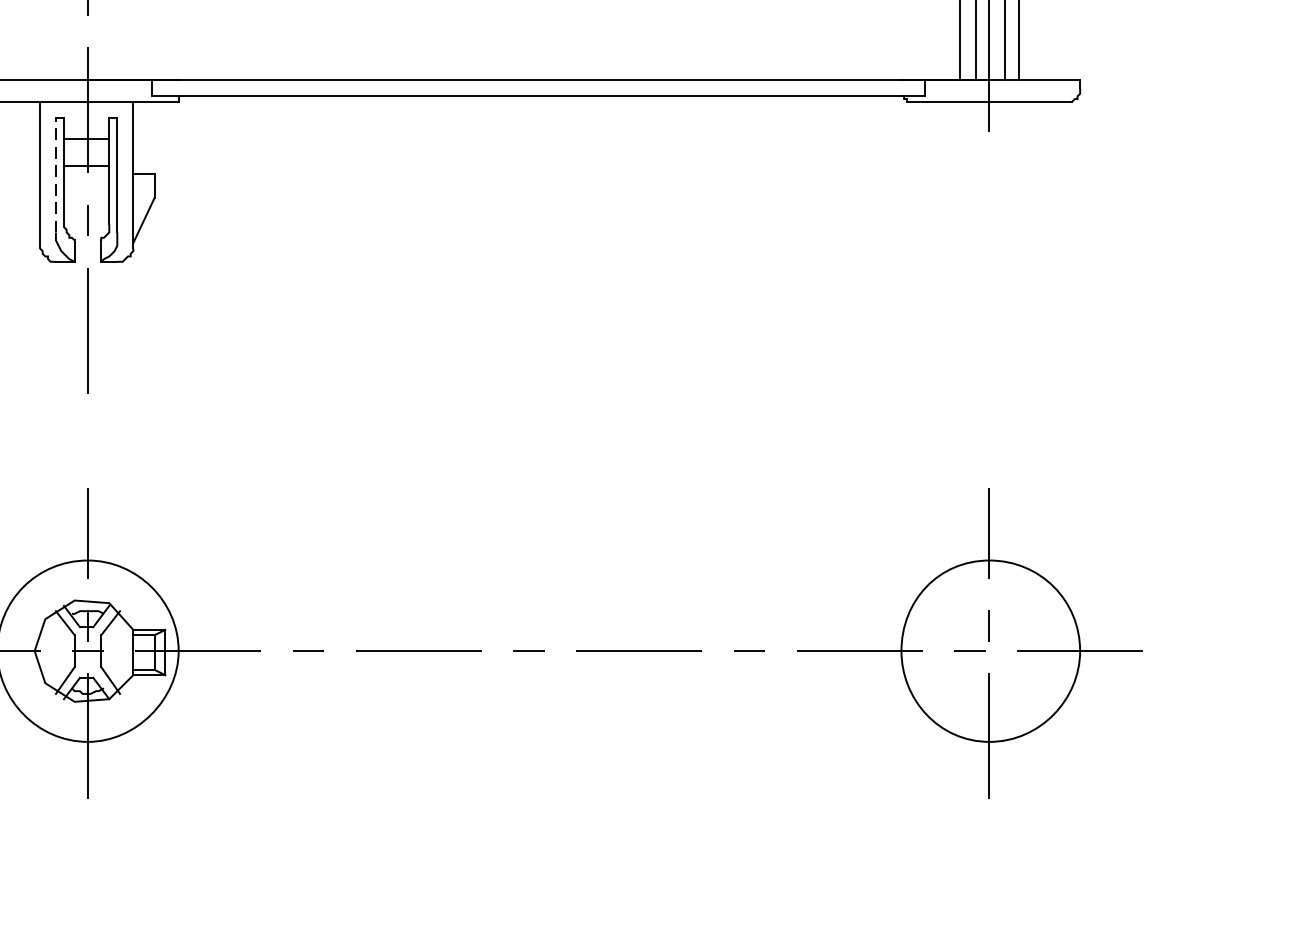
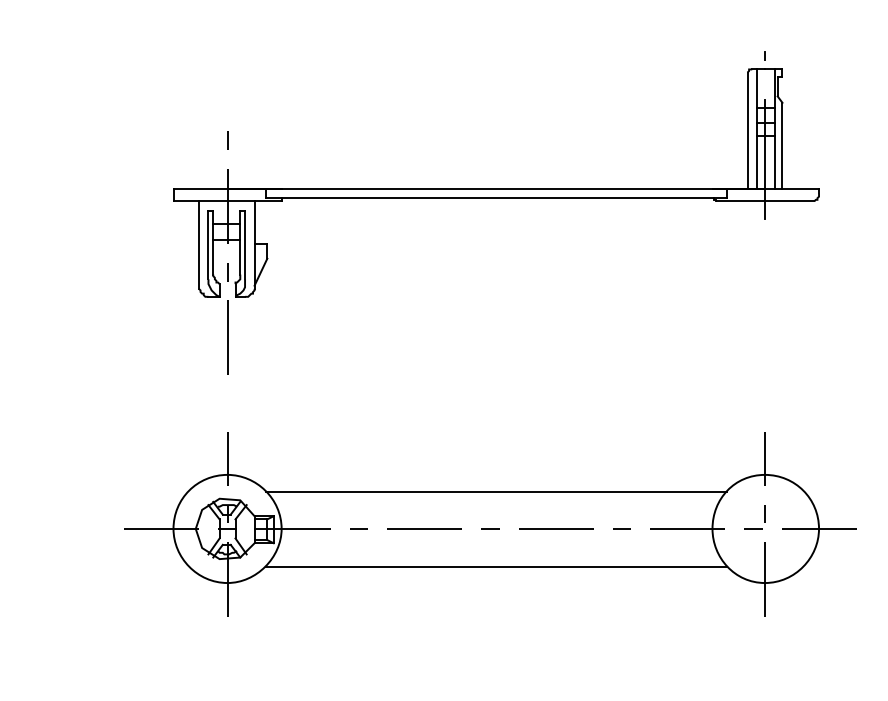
line: (55, 174) -> (208, 244), dashed -> solid
line: (537, 590) -> (495, 492), added
line: (537, 715) -> (495, 567), added

